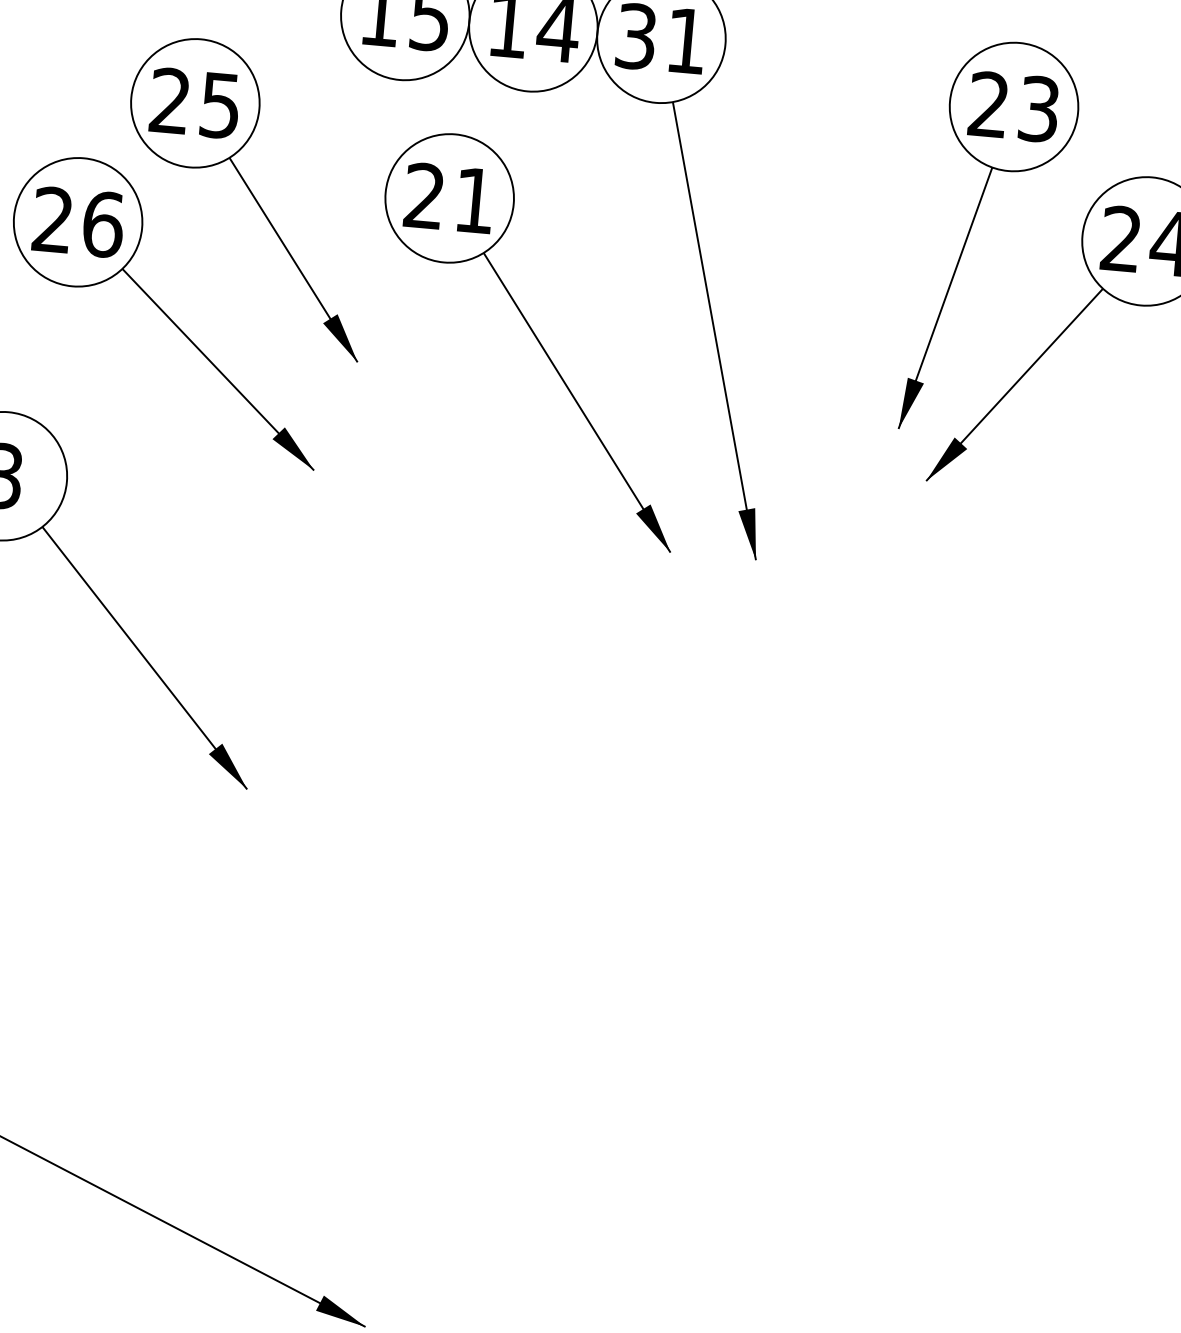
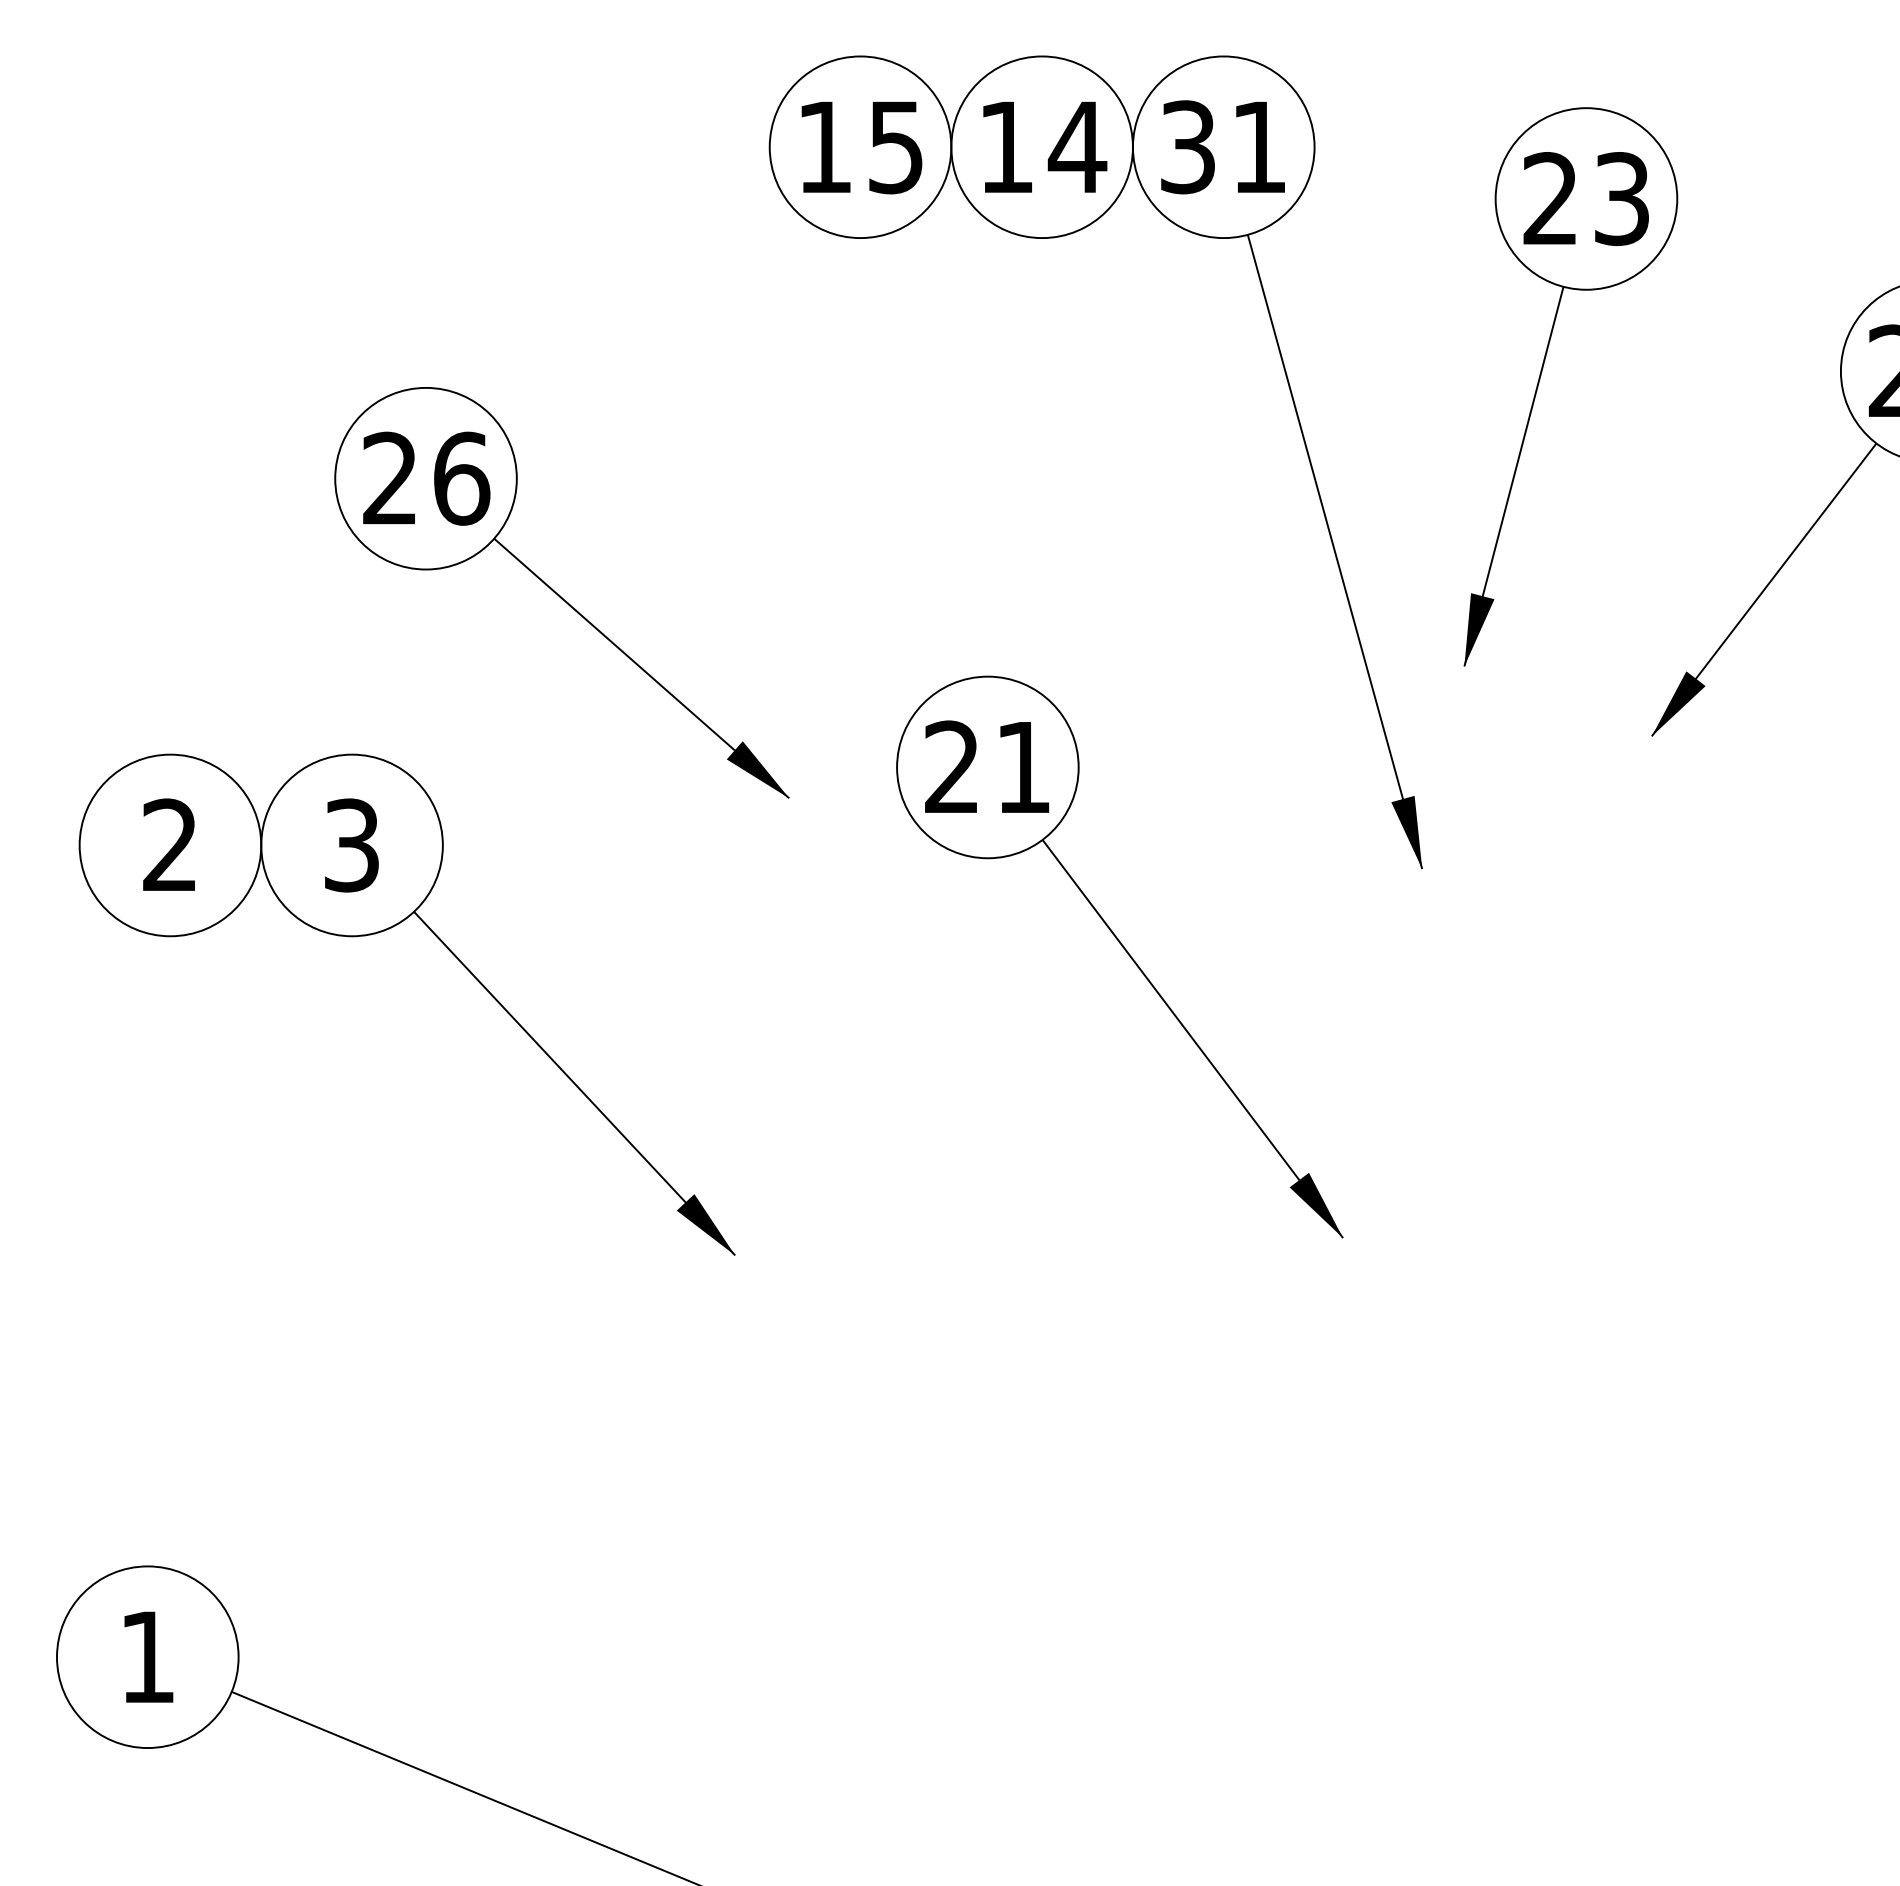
part: (250, 193) -> (665, 416), removed
part: (970, 231) -> (1540, 379), moved
part: (534, 336) -> (1124, 950), moved

